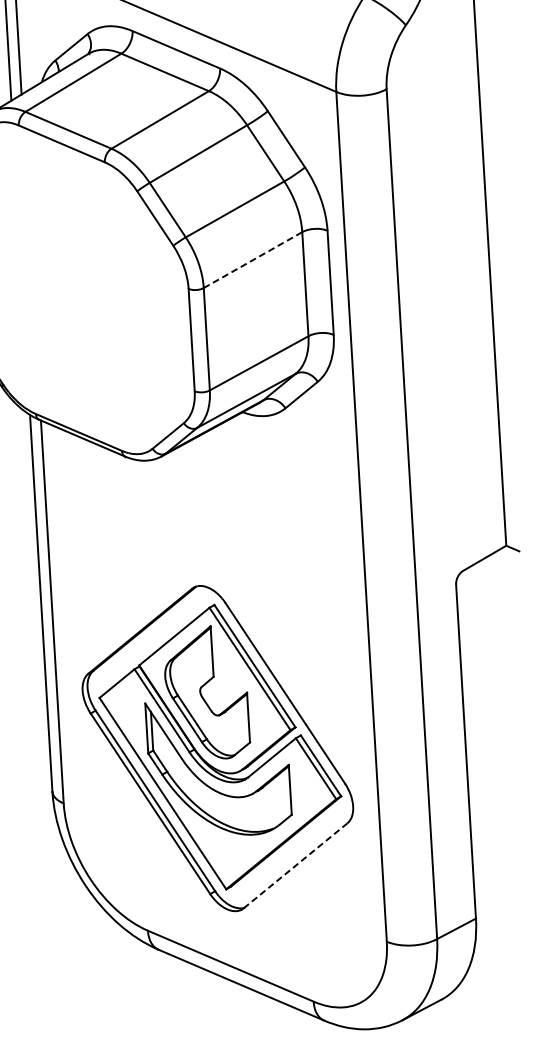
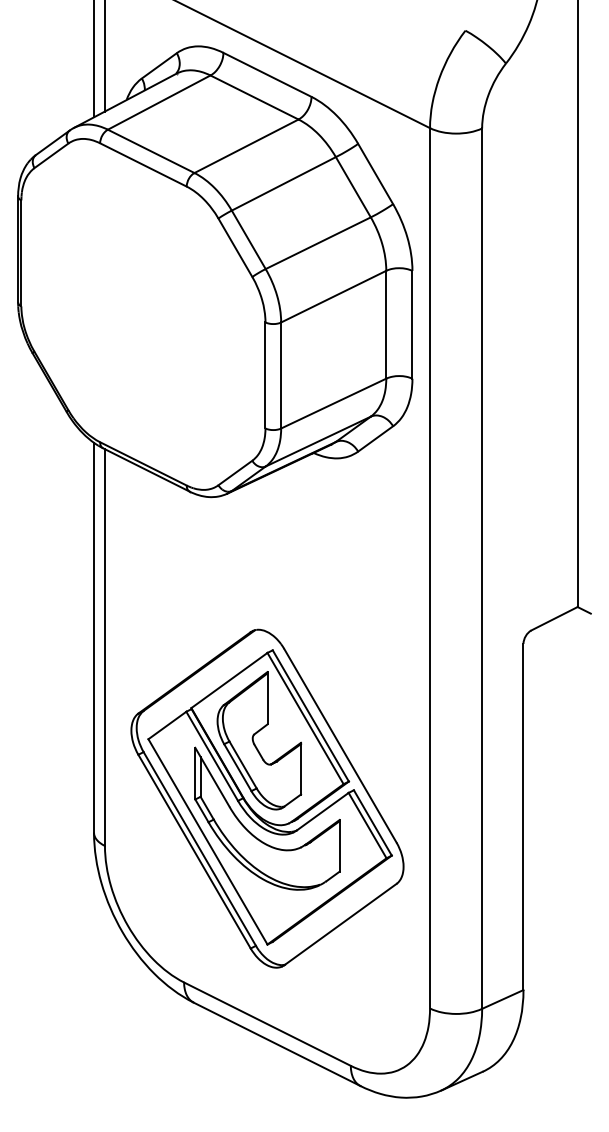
line: (252, 259) -> (333, 296), dashed -> solid
line: (295, 865) -> (340, 924), dashed -> solid

